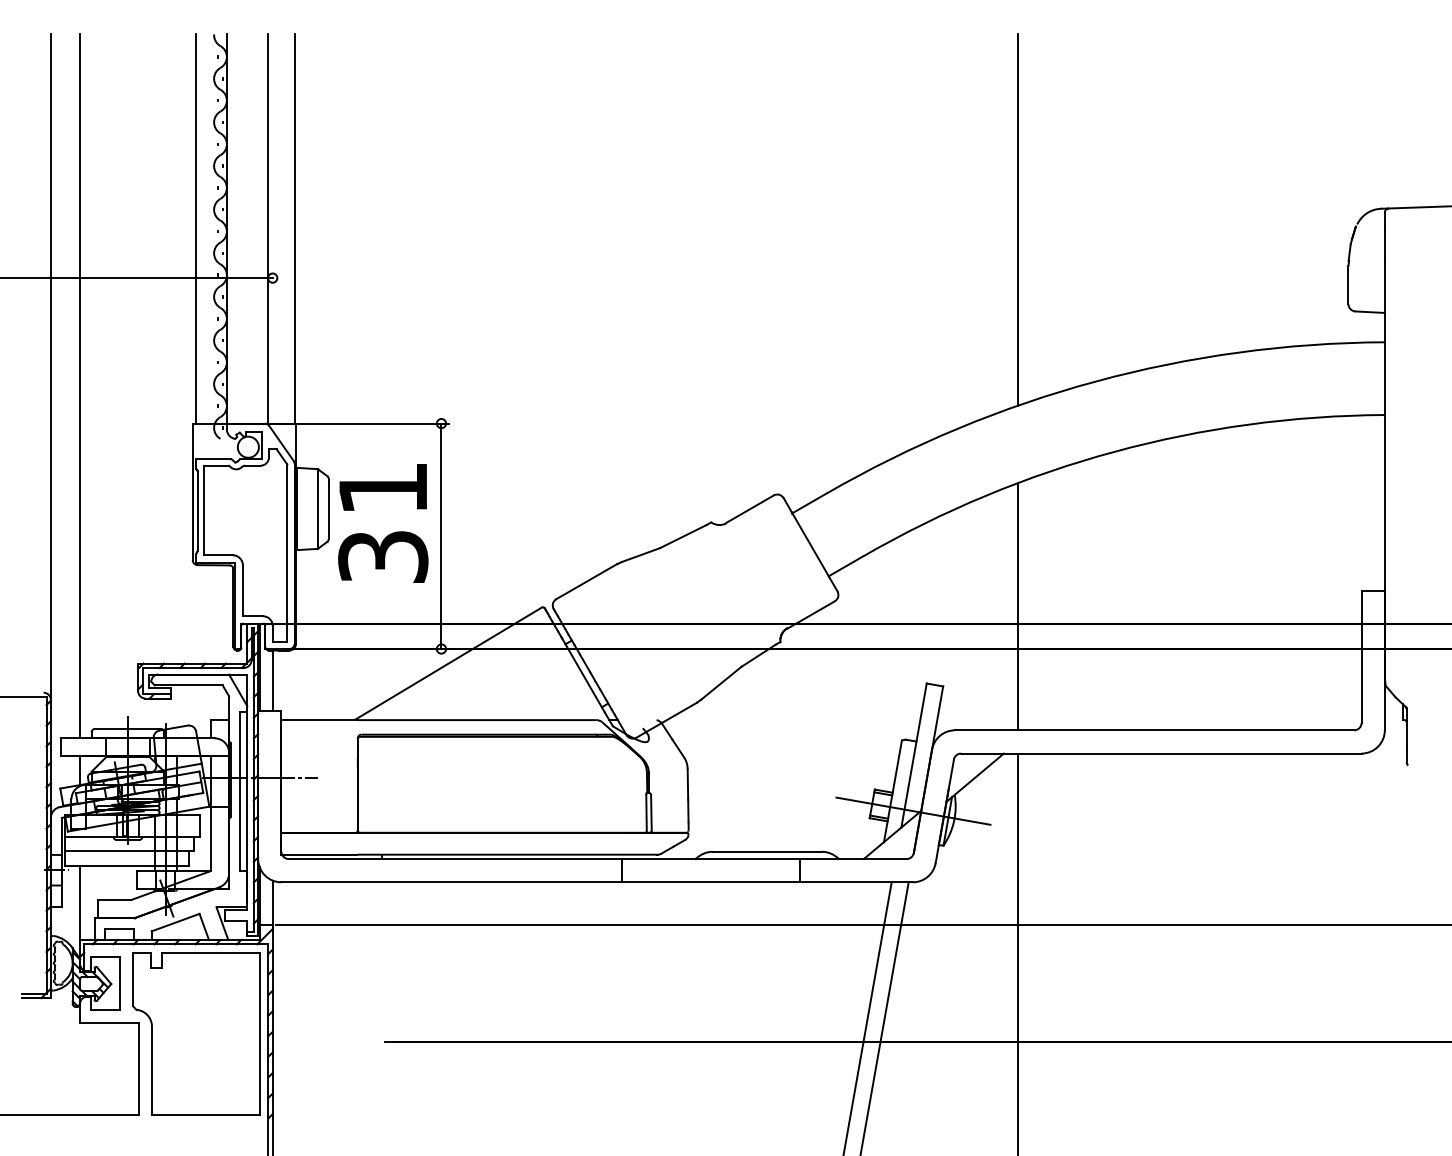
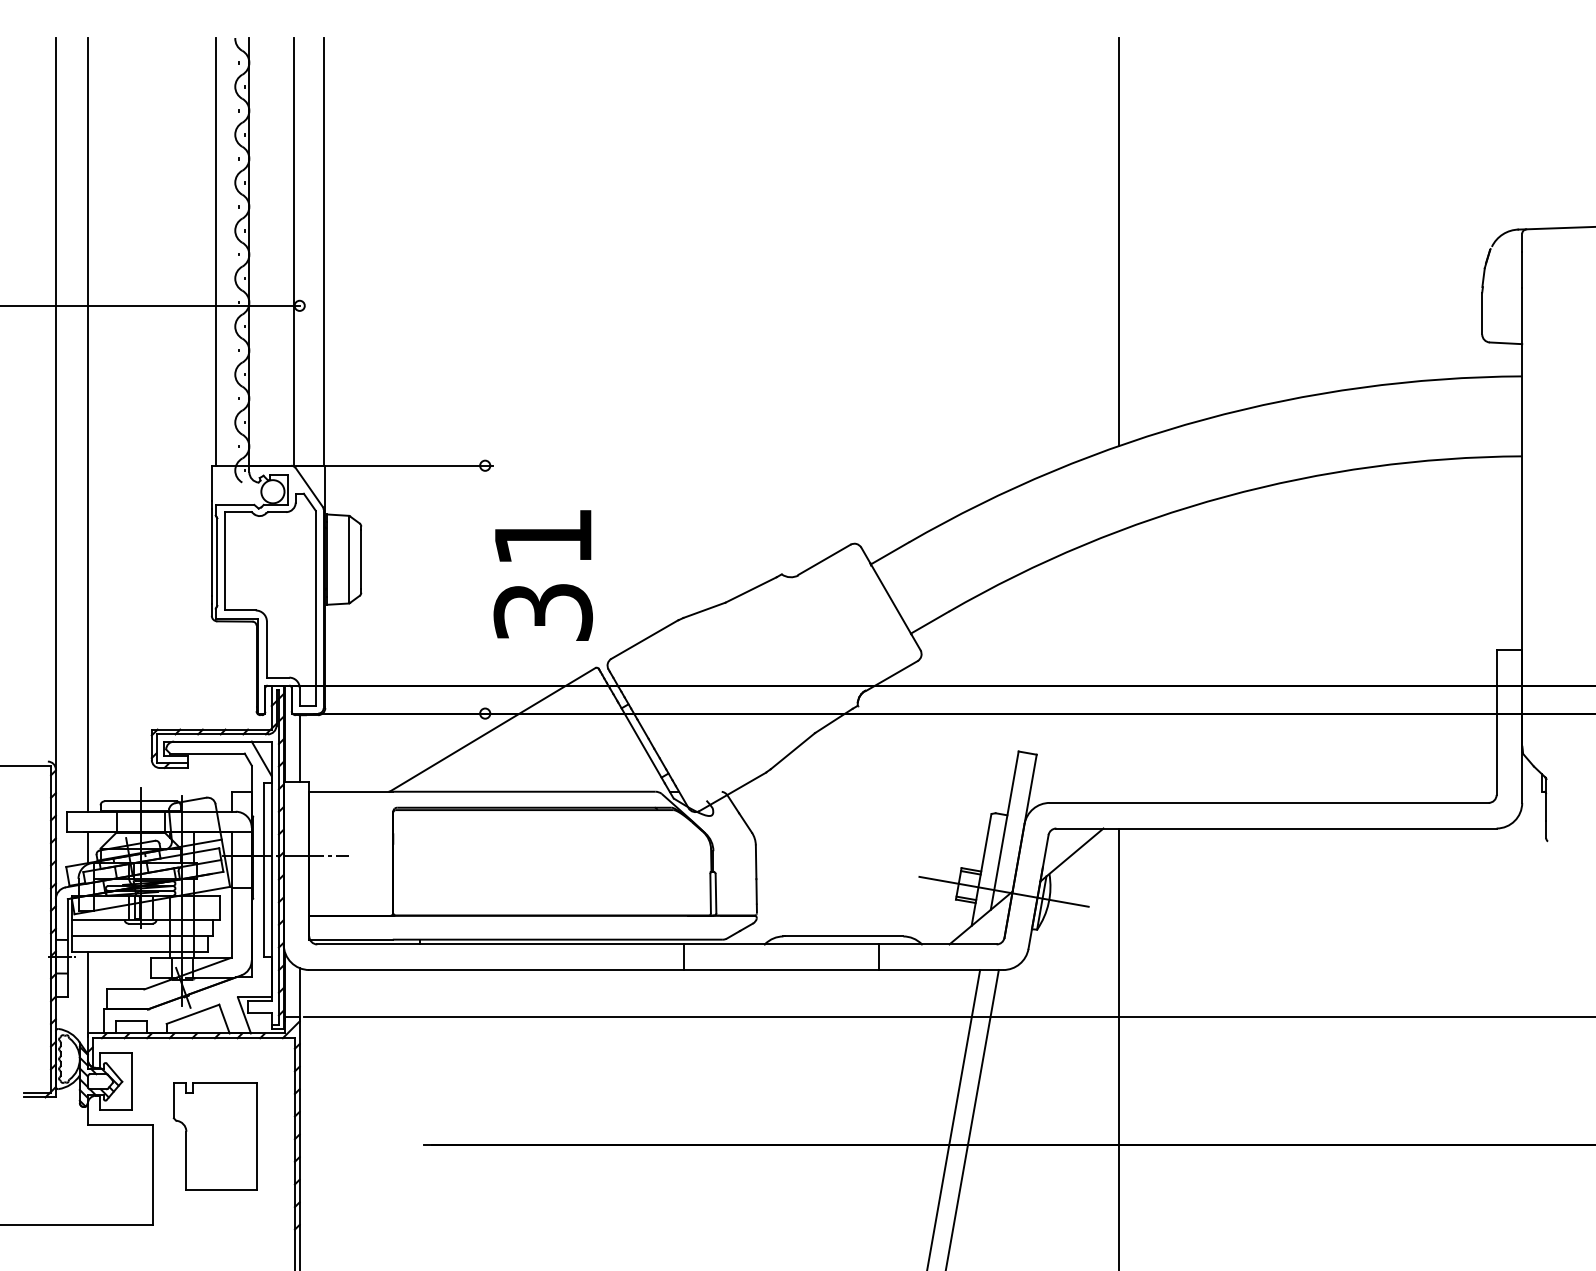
text: (382, 523) -> (542, 575), moved
line: (441, 536) -> (485, 589), removed
line: (1018, 606) -> (1119, 666), removed
part: (196, 1033) -> (215, 1136), size x0.6

